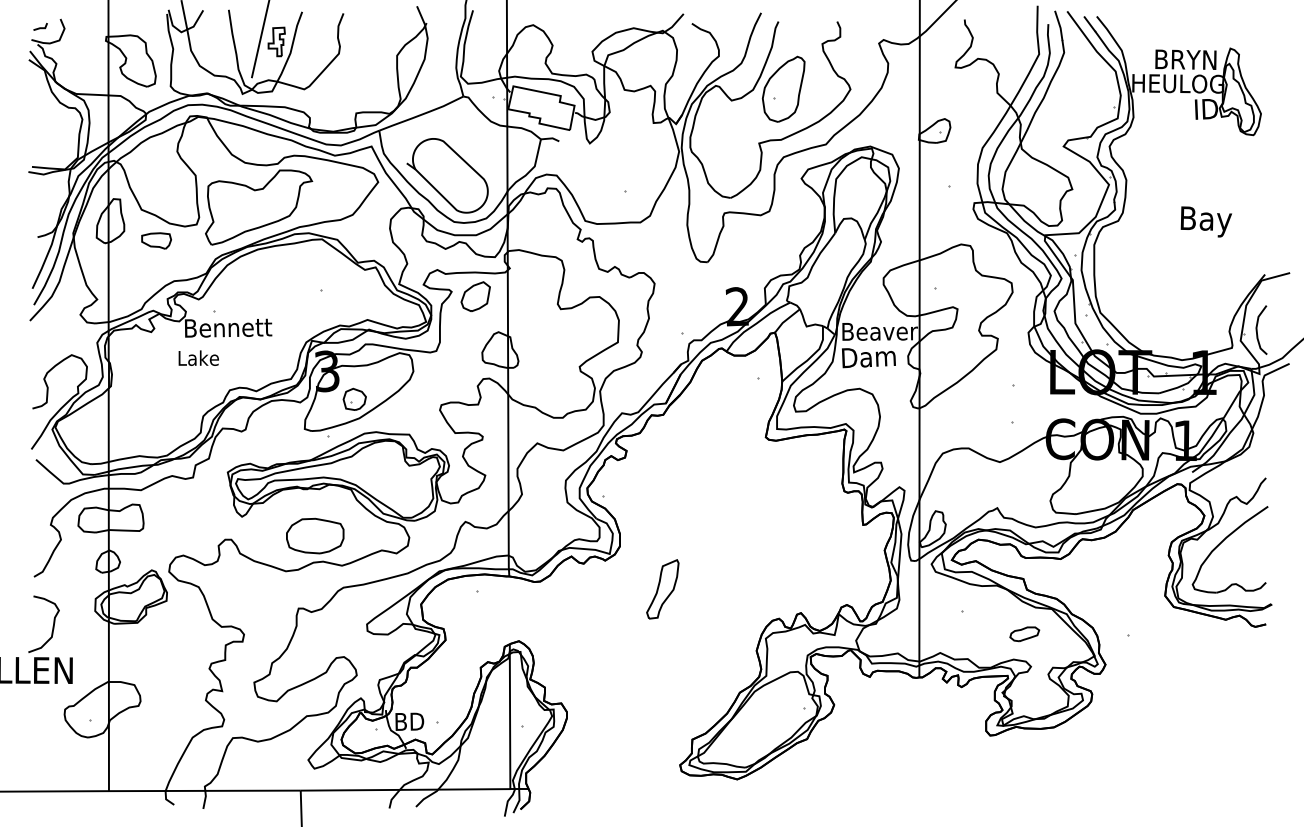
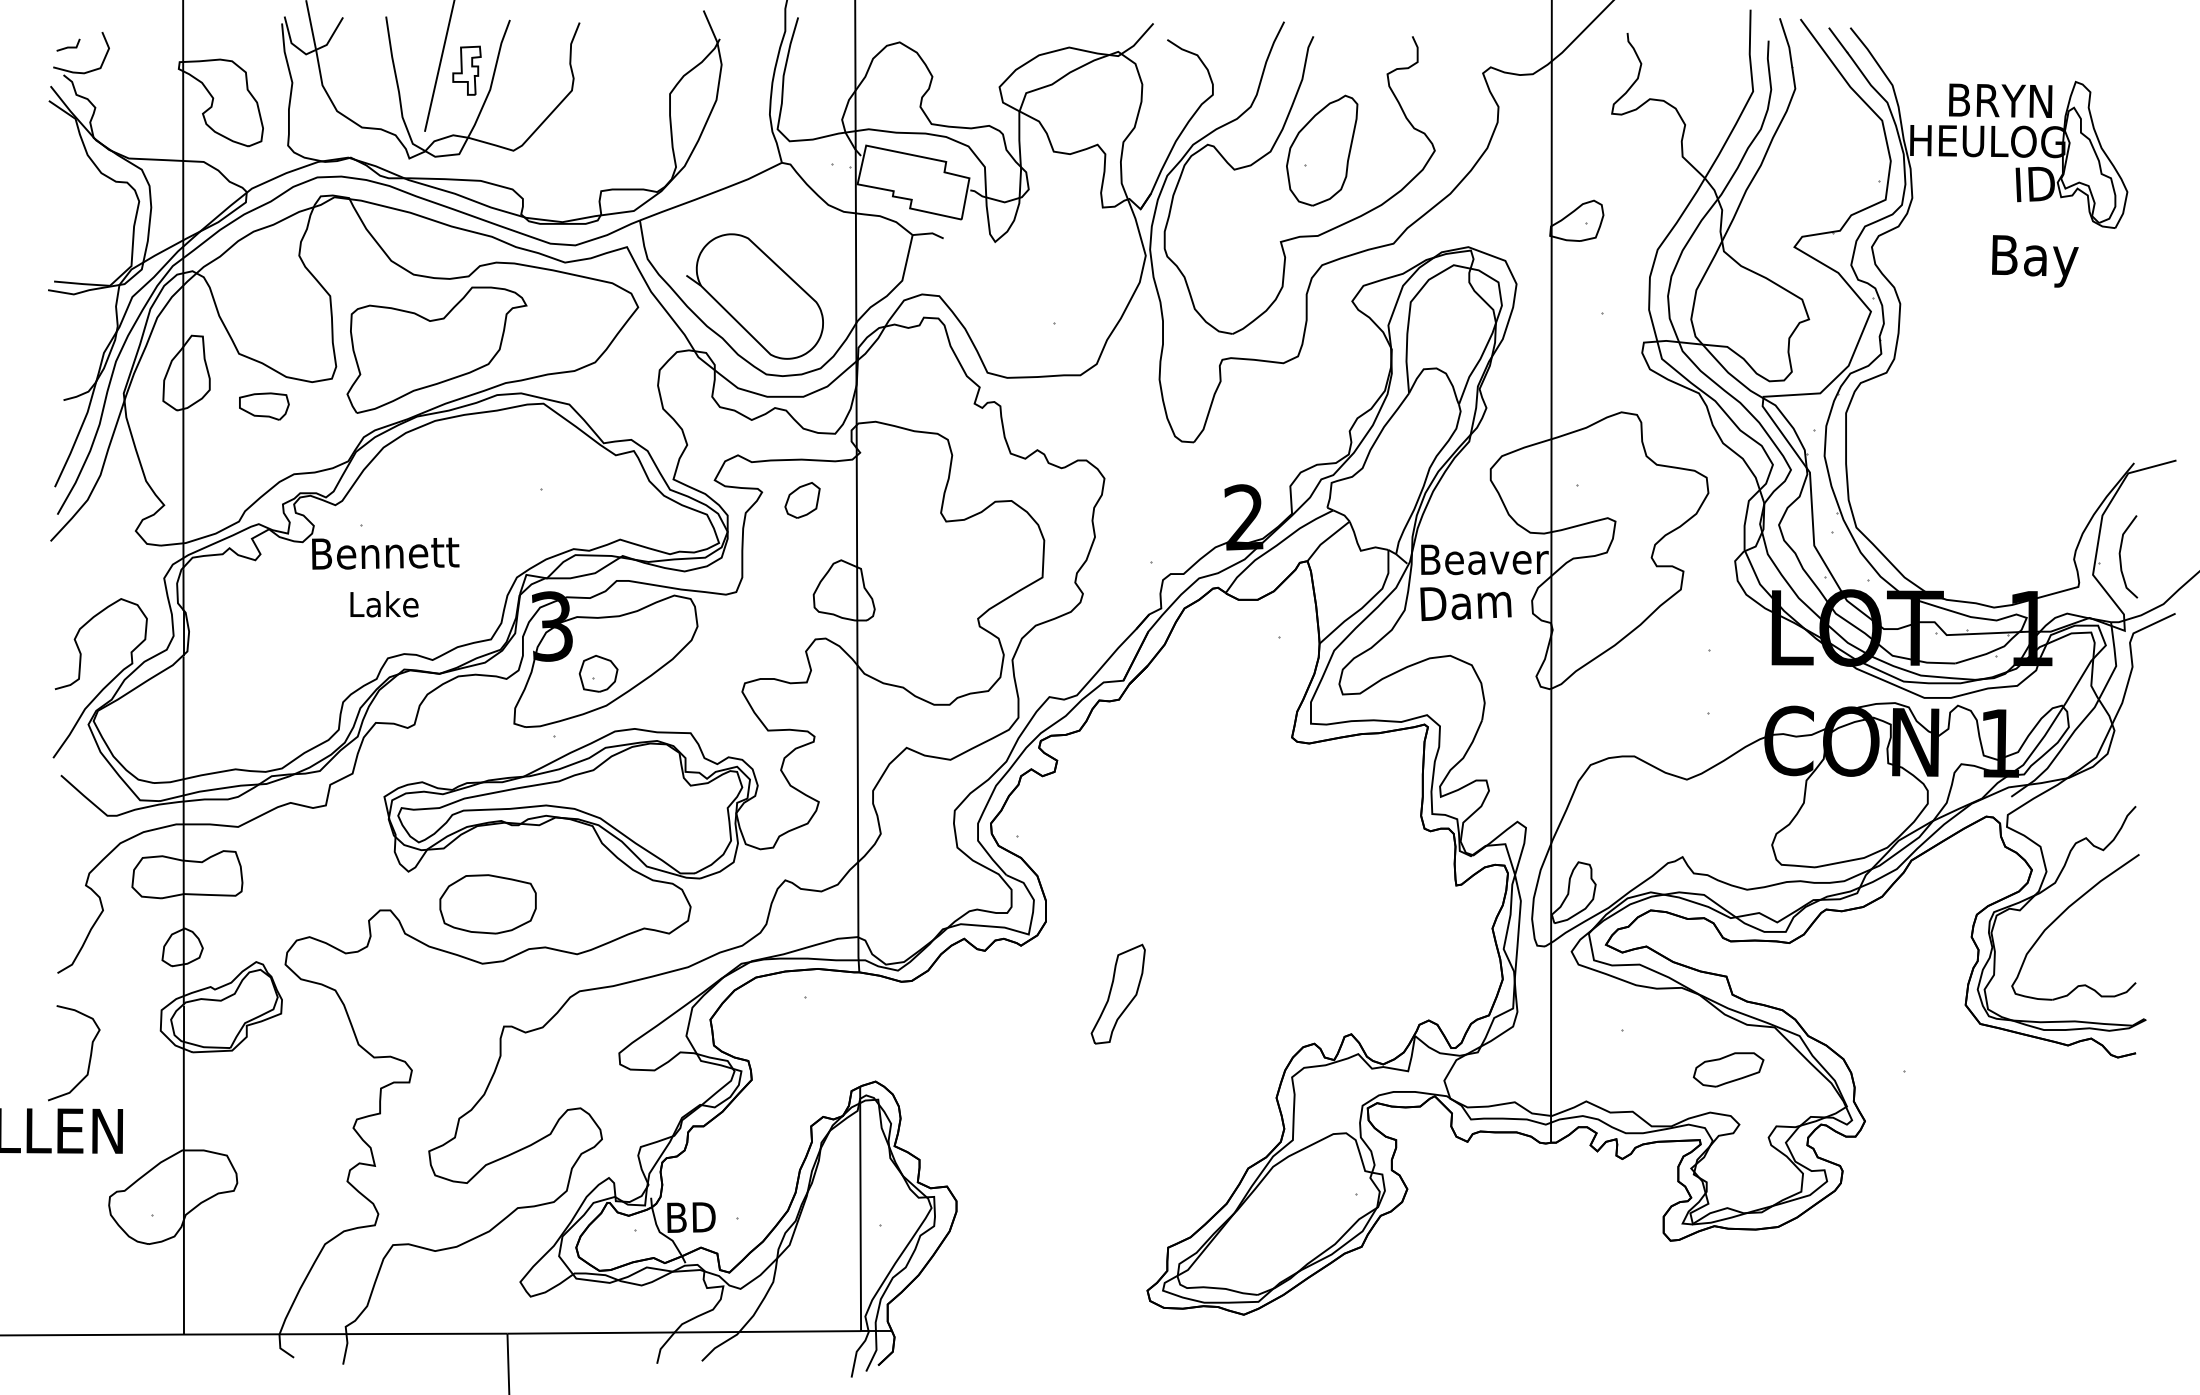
text: (1206, 221) -> (2035, 260), moved
part: (475, 296) -> (802, 500), size x0.71
text: (198, 357) -> (383, 603), moved
part: (315, 535) -> (488, 903), moved
part: (1024, 634) -> (1728, 1070), size x1.43

